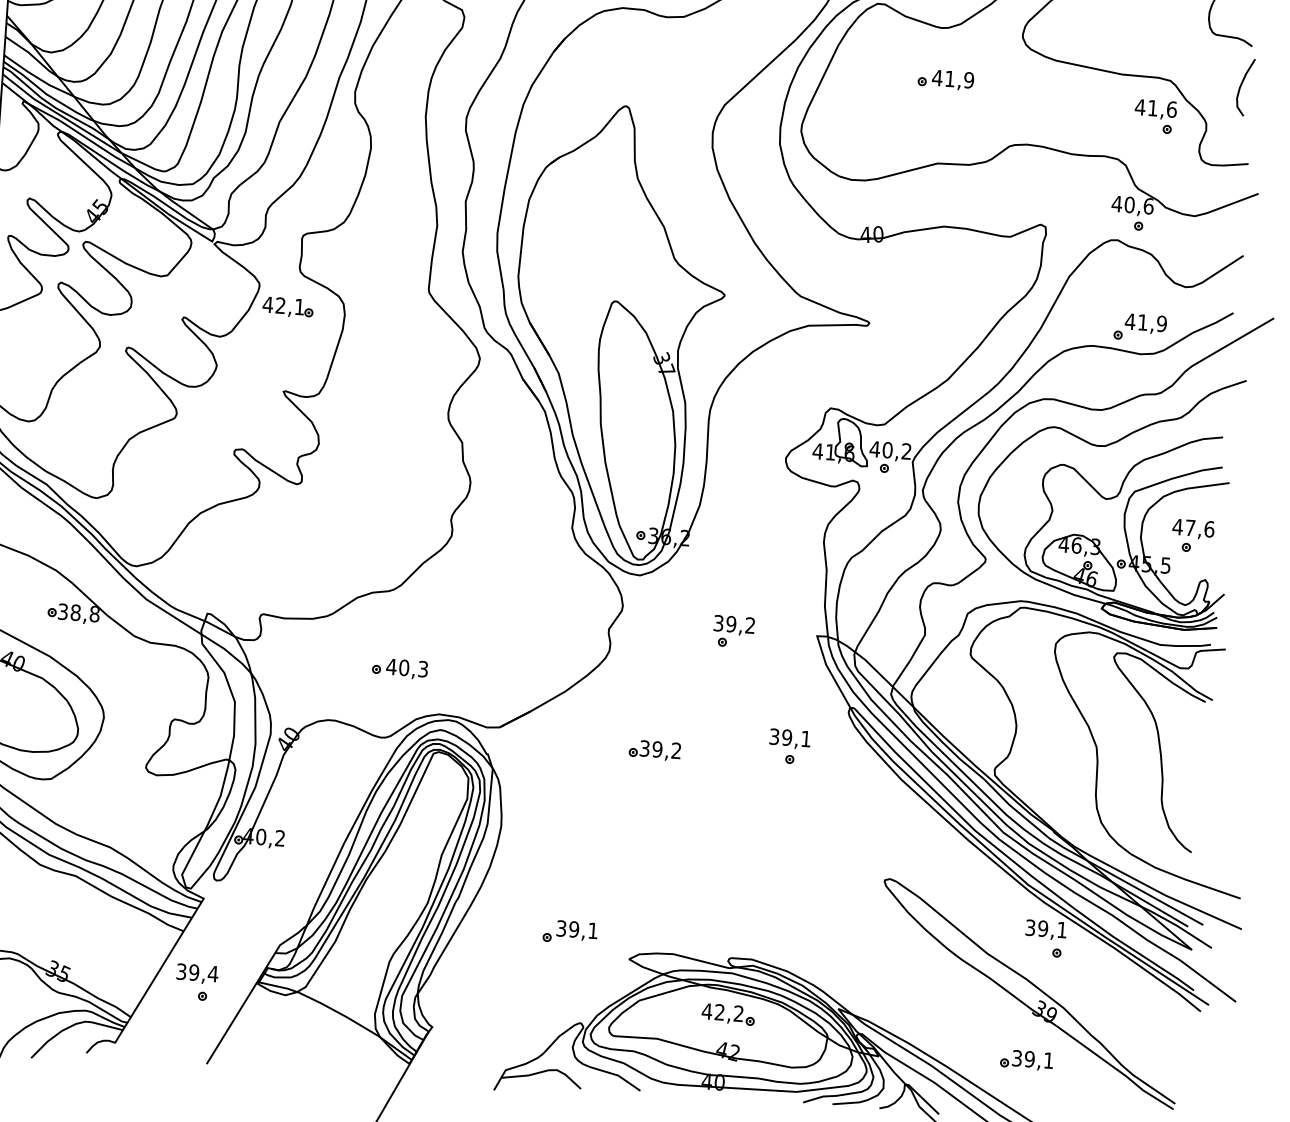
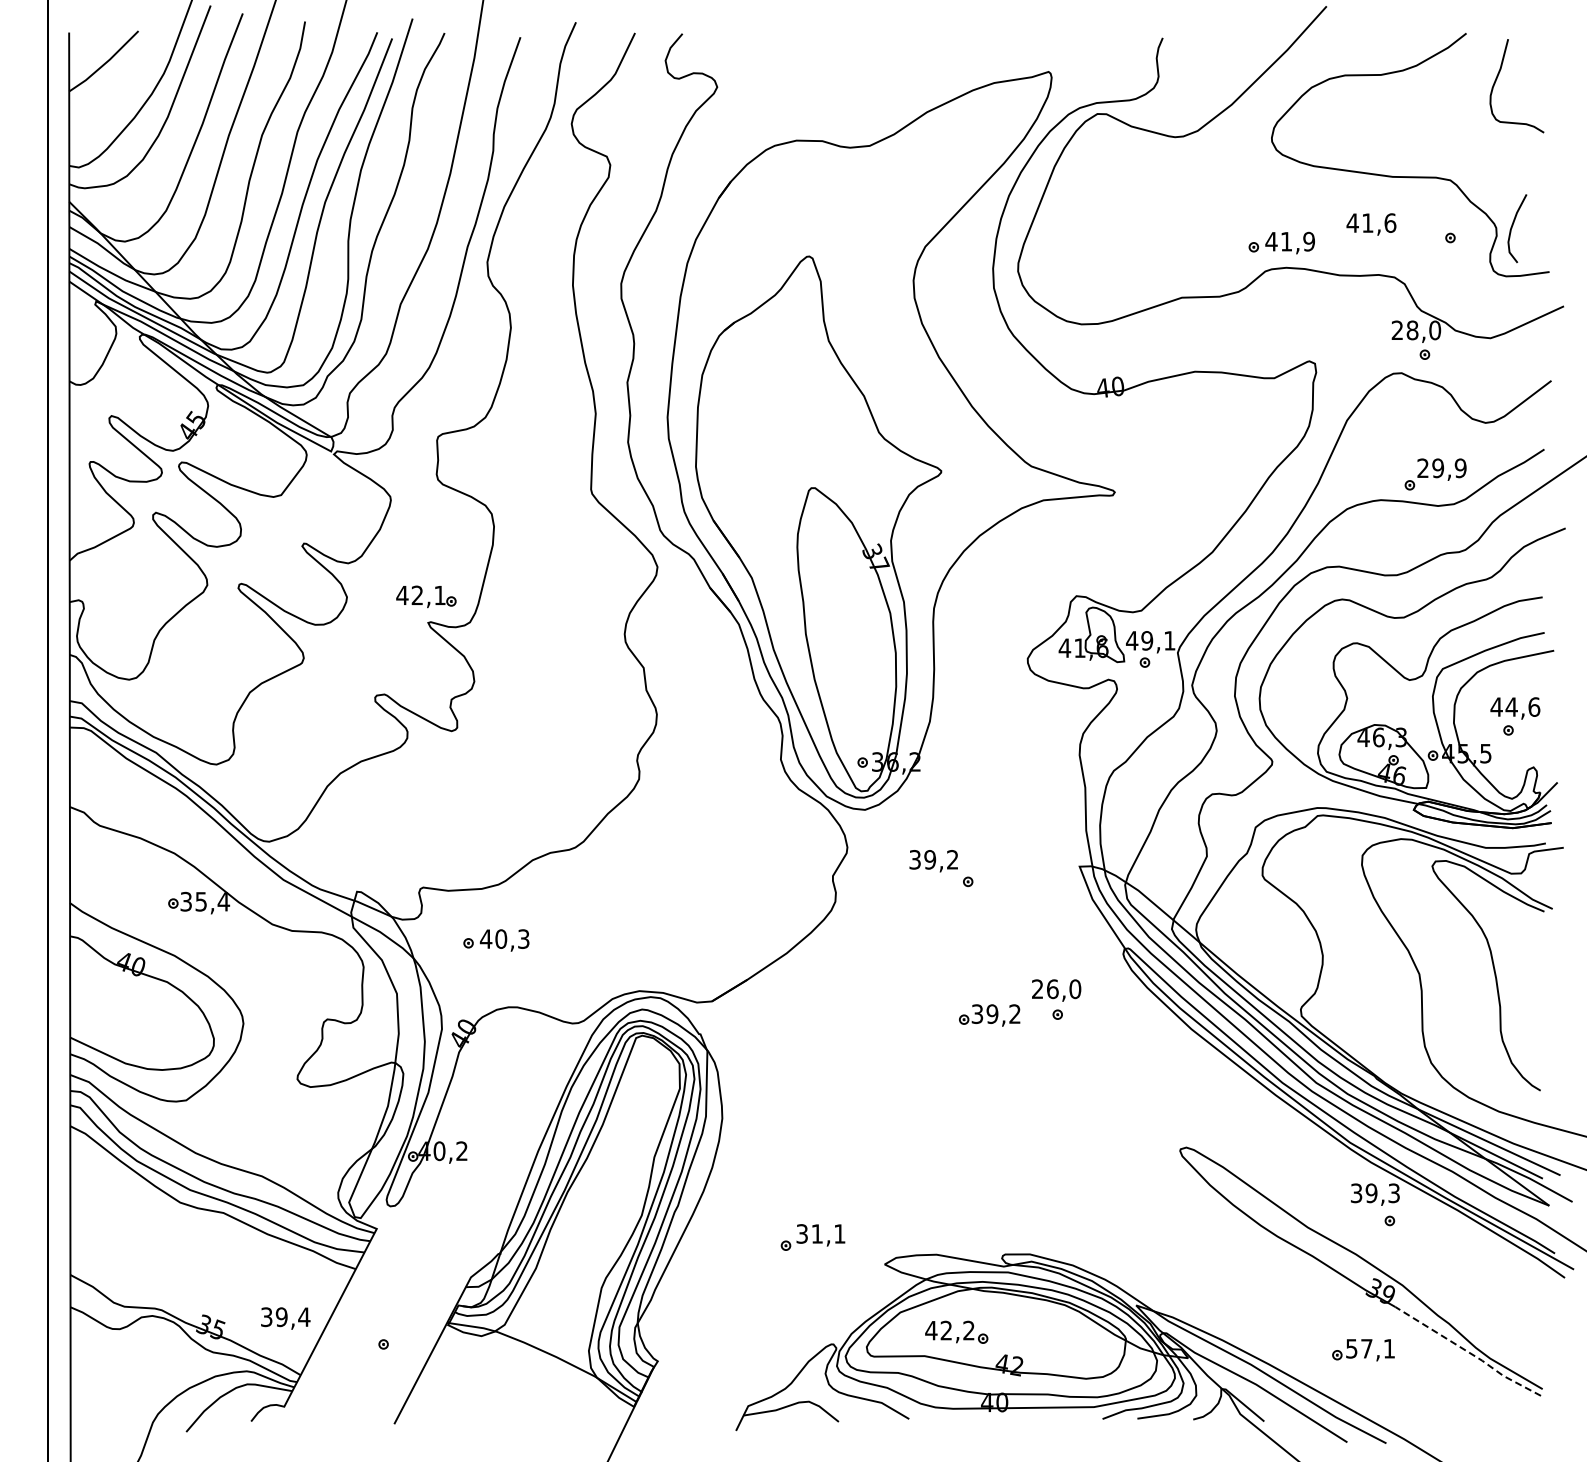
part: (945, 79) -> (1281, 242), moved
curve: (1242, 84) -> (1513, 225), moved
text: (1155, 109) -> (1371, 224), moved
text: (1133, 204) -> (1416, 329), 40,6 -> 28,0
part: (288, 307) -> (426, 596), moved
text: (1136, 322) -> (1430, 468), 41,9 -> 29,9
text: (897, 450) -> (1158, 640), 40,2 -> 49,1
text: (1190, 527) -> (1511, 706), 47,6 -> 44,6
text: (85, 613) -> (212, 901), 38,8 -> 35,4
text: (734, 625) -> (933, 861), moved
part: (400, 668) -> (496, 940), moved
text: (790, 738) -> (1056, 989), 39,1 -> 26,0
part: (654, 750) -> (989, 1015), moved
text: (574, 929) -> (817, 1233), 39,1 -> 31,1
text: (1061, 930) -> (1393, 1193), 39,1 -> 39,3
text: (197, 973) -> (285, 1318), moved
part: (728, 1013) -> (956, 1331), moved
text: (1023, 1058) -> (1359, 1348), 39,1 -> 57,1
line: (1115, 1068) -> (1469, 1352), solid -> dashed

